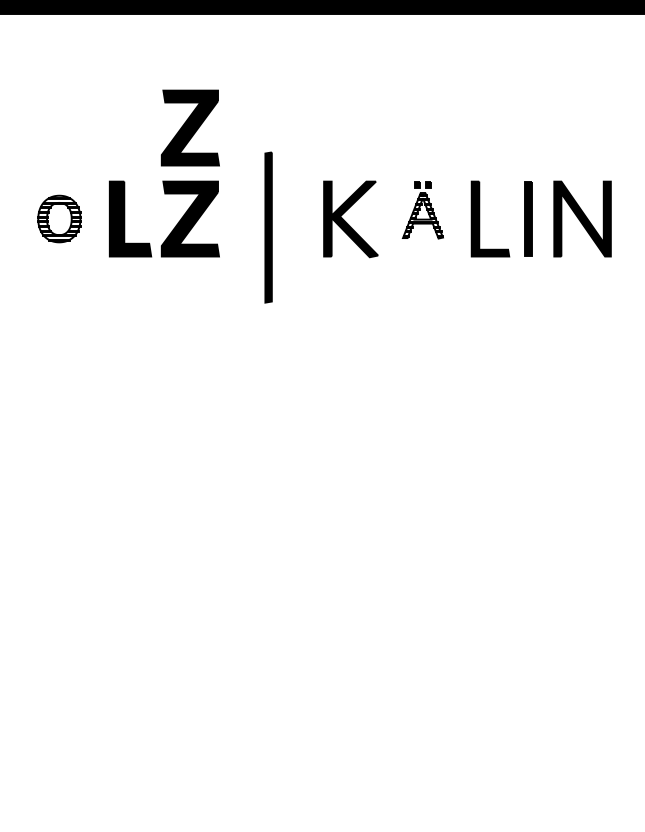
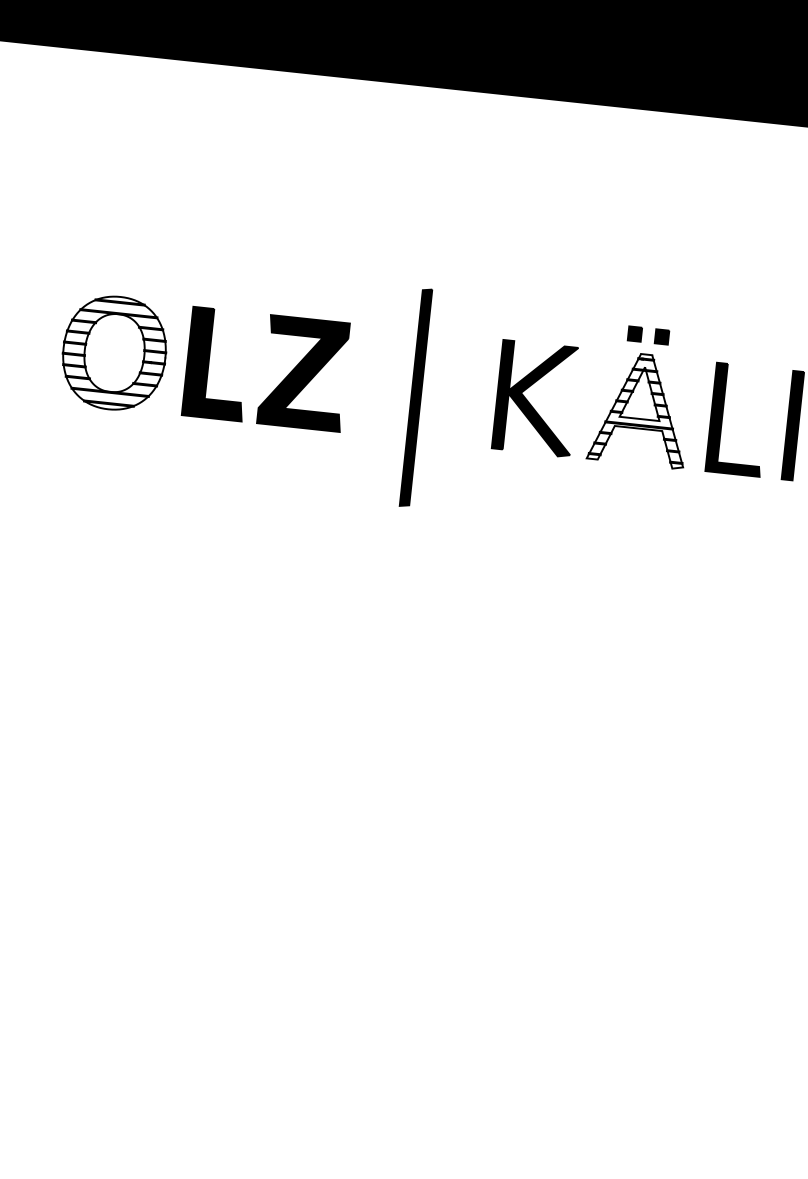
part: (189, 127) -> (317, 240), removed
part: (422, 210) -> (641, 396), size x1.67
part: (59, 218) -> (114, 352), size x1.67

